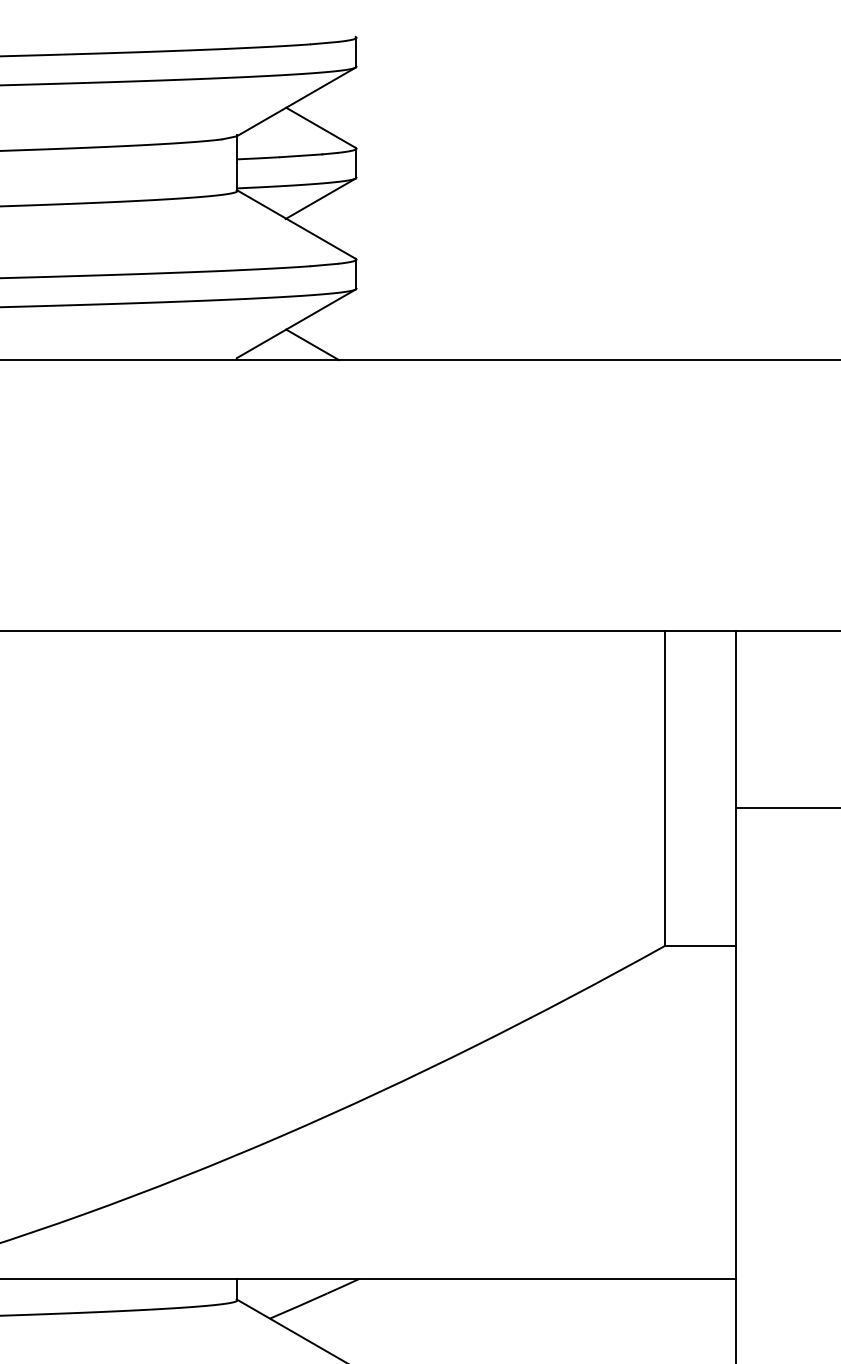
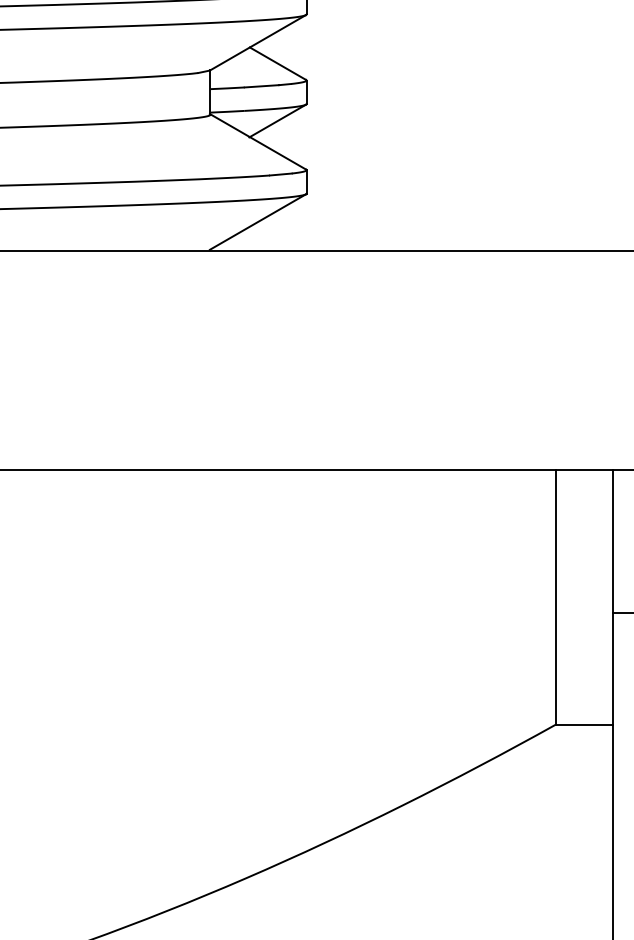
line: (312, 344) -> (271, 238), removed

